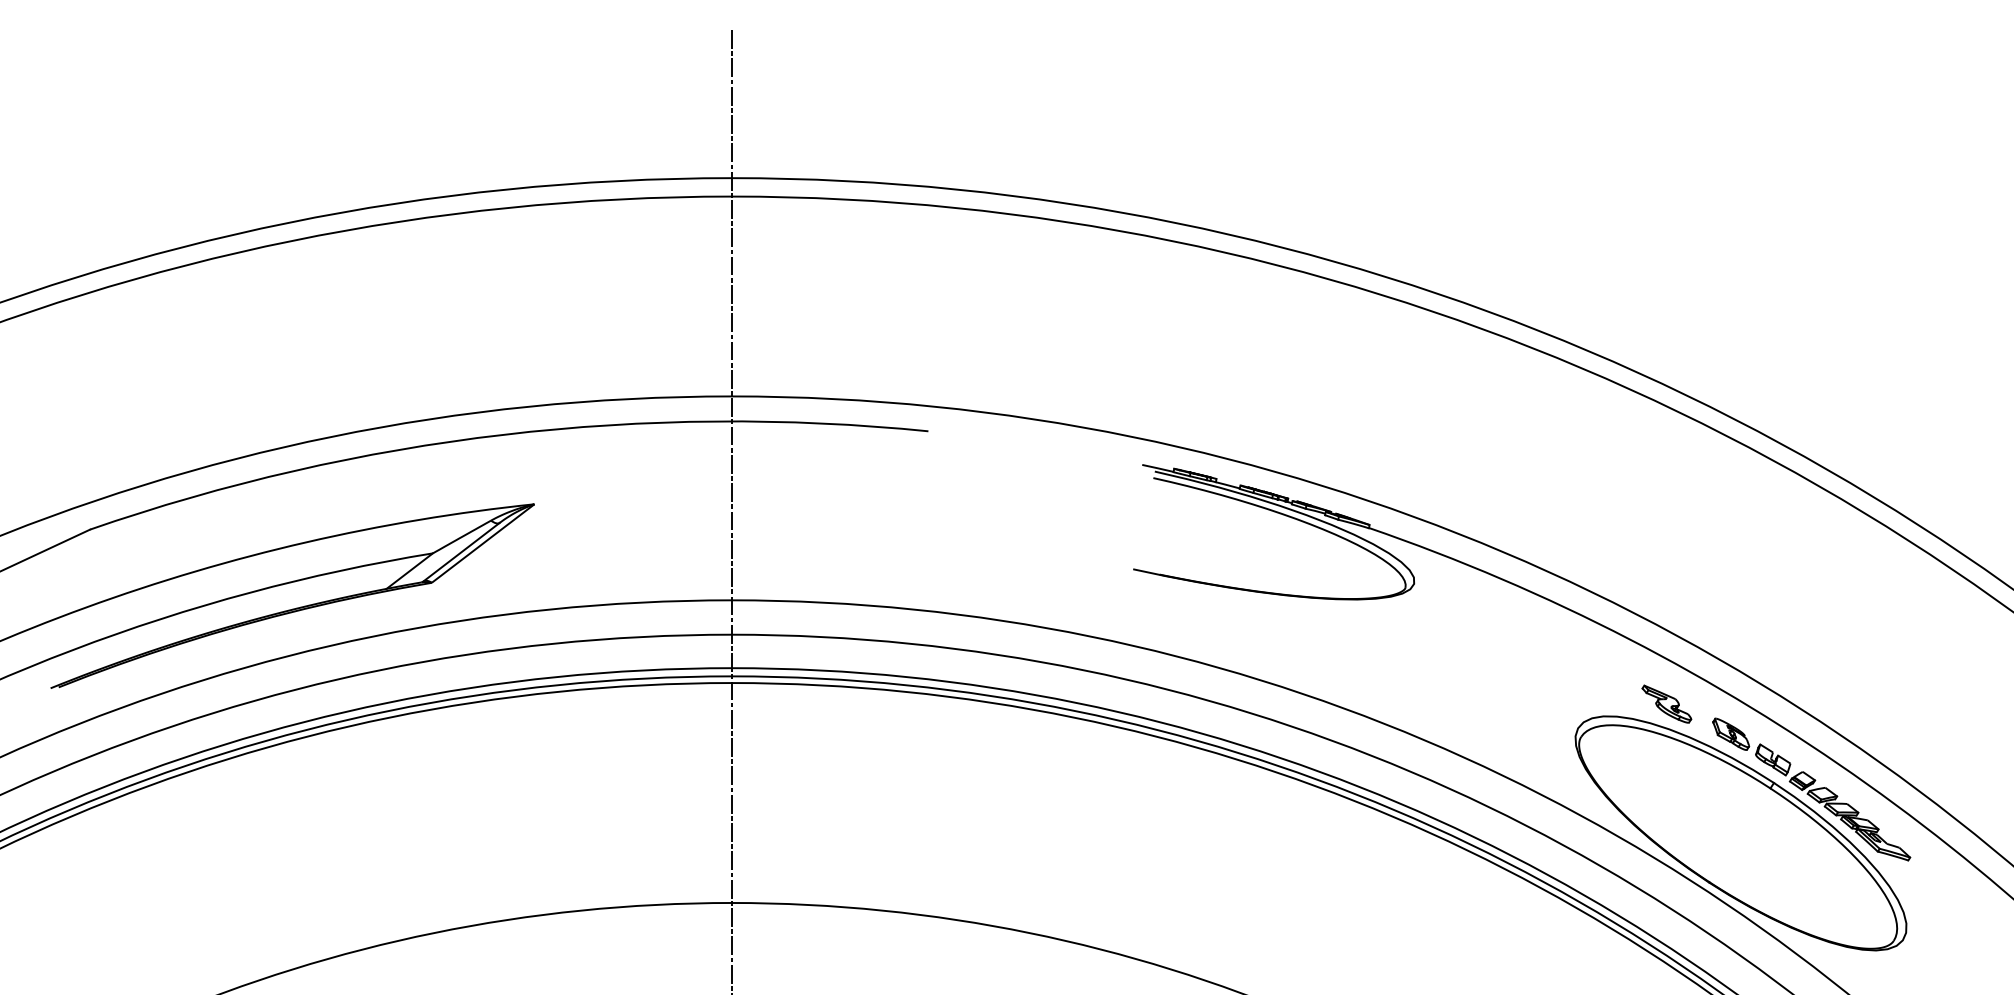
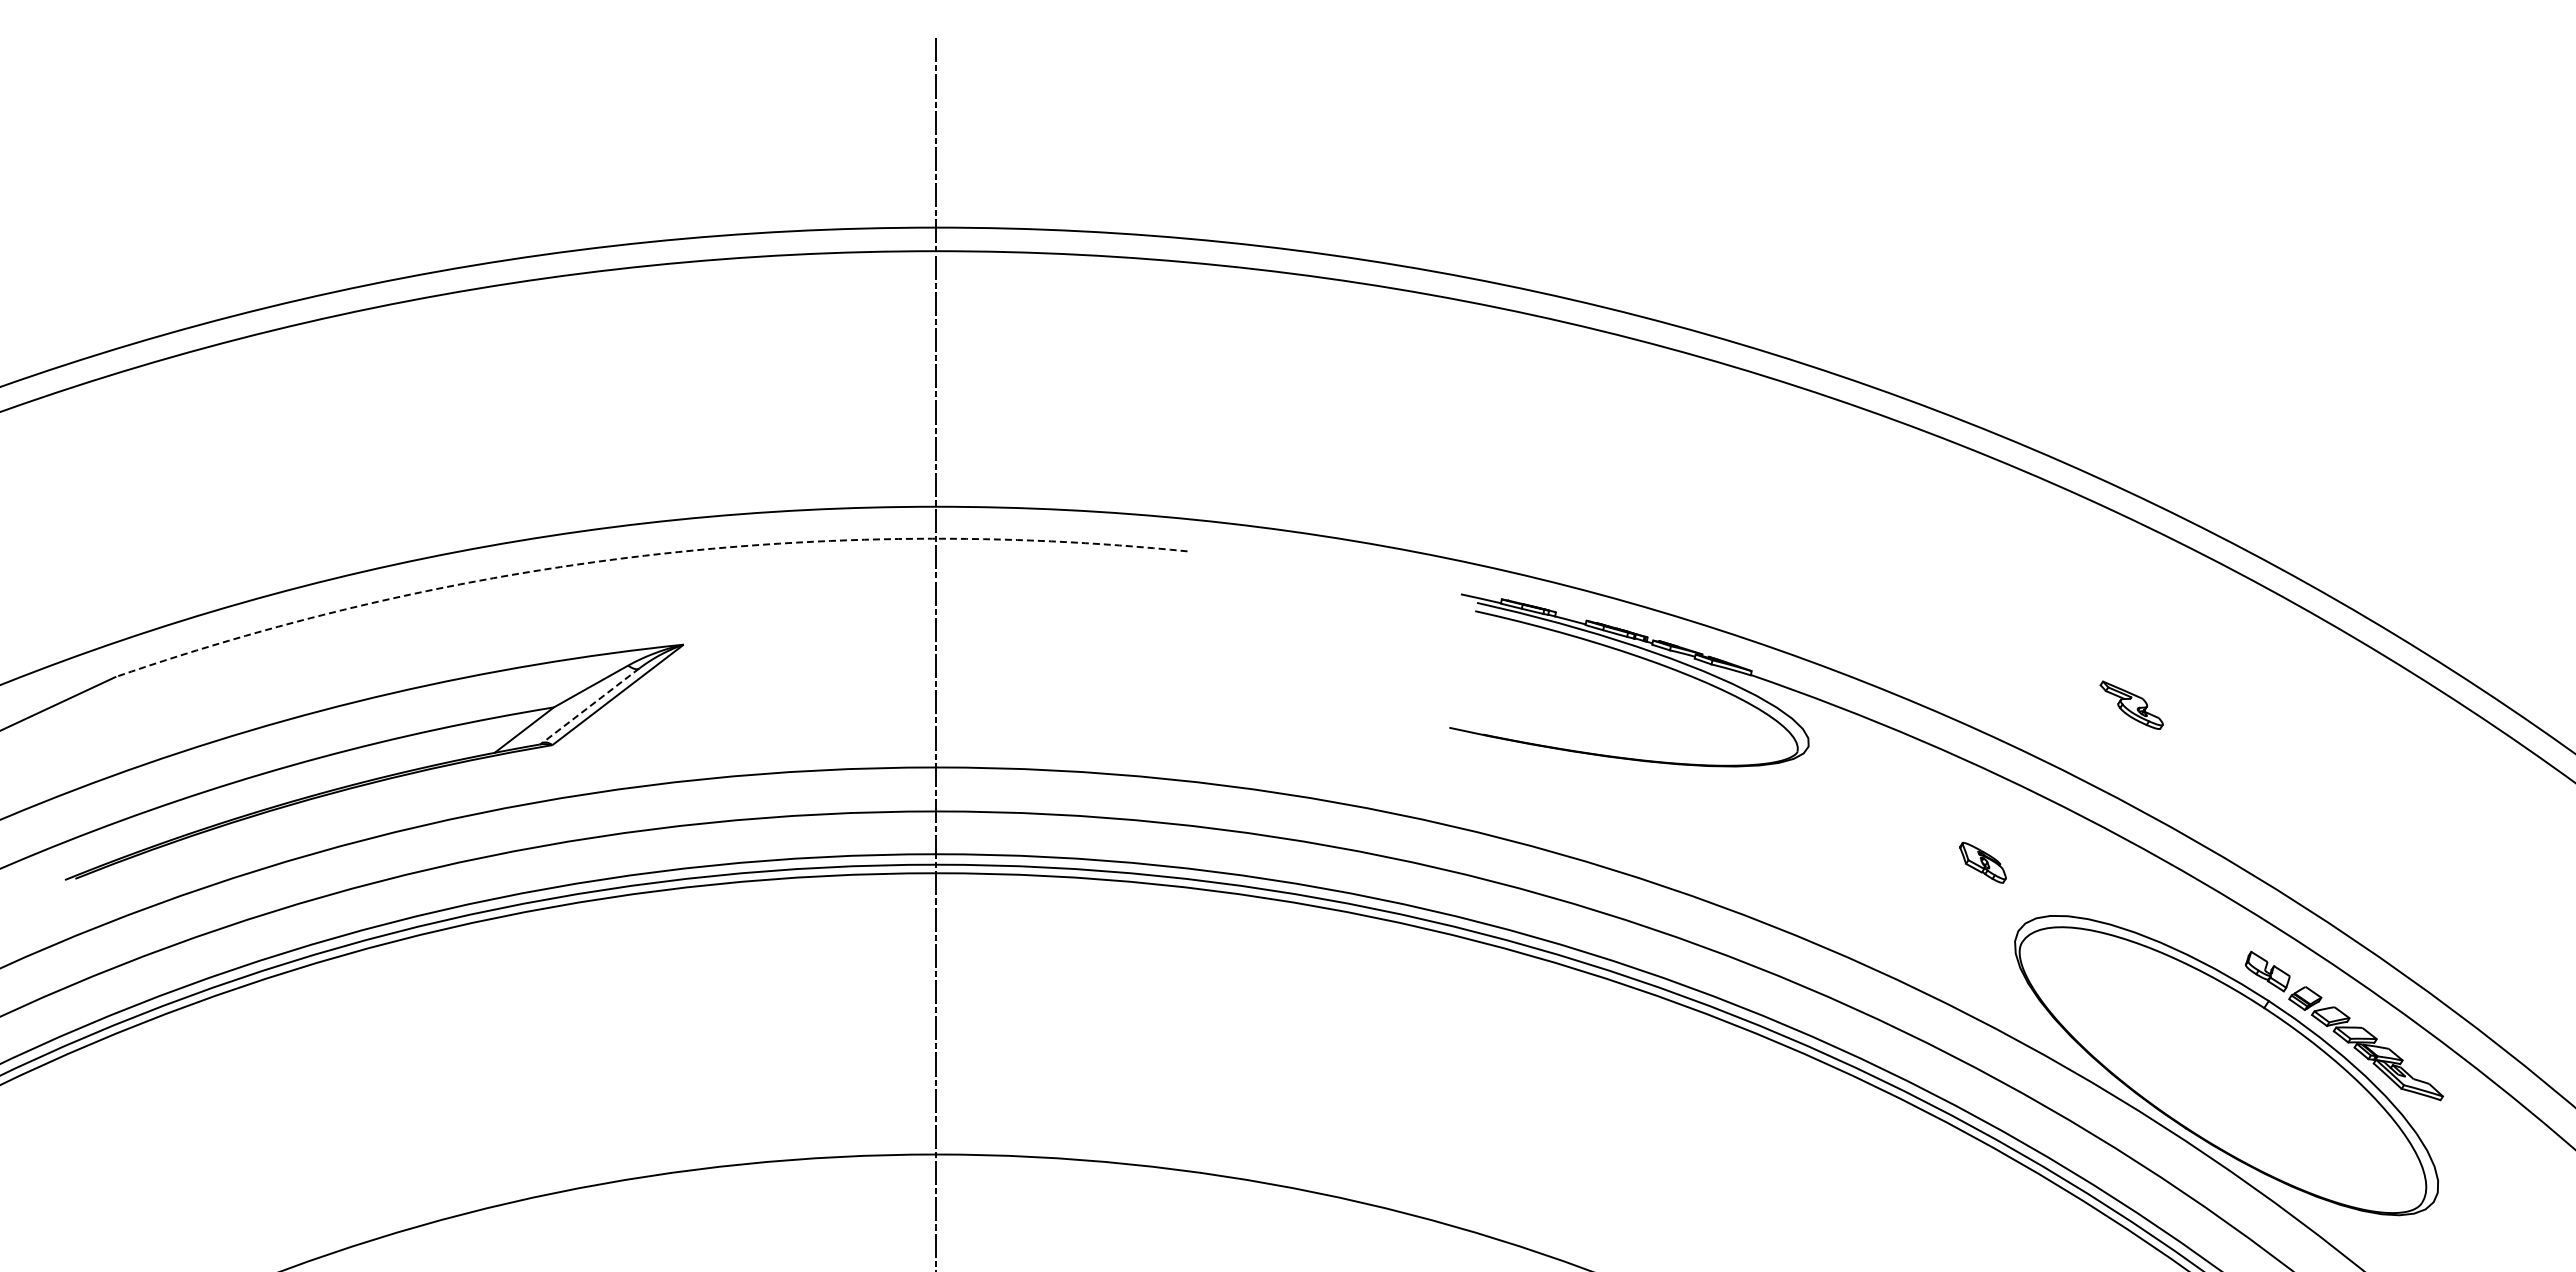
arc: (503, 434) -> (644, 555), solid -> dashed
line: (461, 552) -> (590, 706), solid -> dashed
part: (1666, 703) -> (2131, 704), moved
part: (1730, 734) -> (1982, 862), moved

